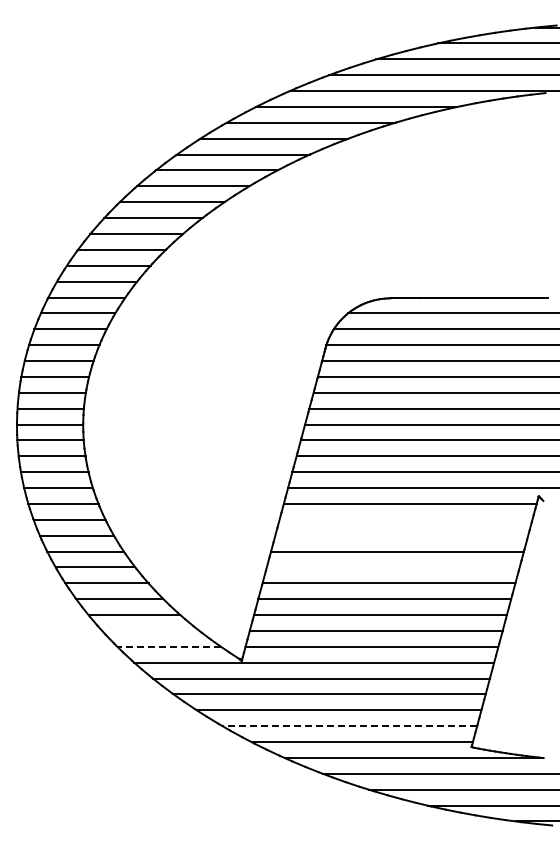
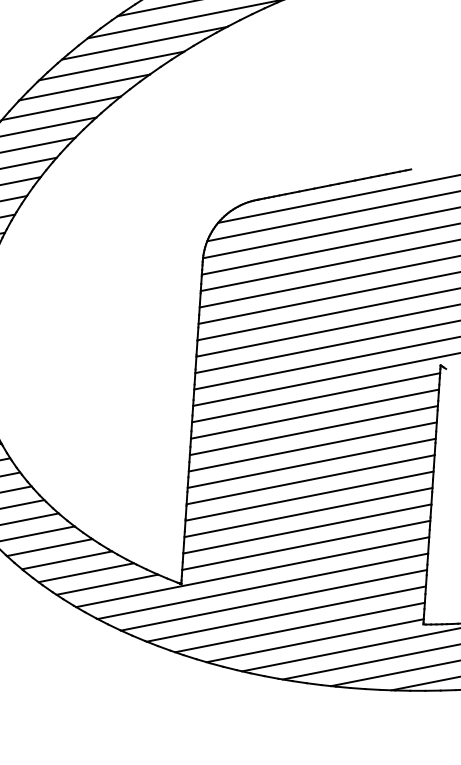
line: (405, 519) -> (314, 413), added
line: (401, 535) -> (313, 430), added
line: (392, 567) -> (311, 463), added
line: (150, 630) -> (85, 572), added
line: (169, 646) -> (107, 584), dashed -> solid
line: (349, 726) -> (299, 627), dashed -> solid

